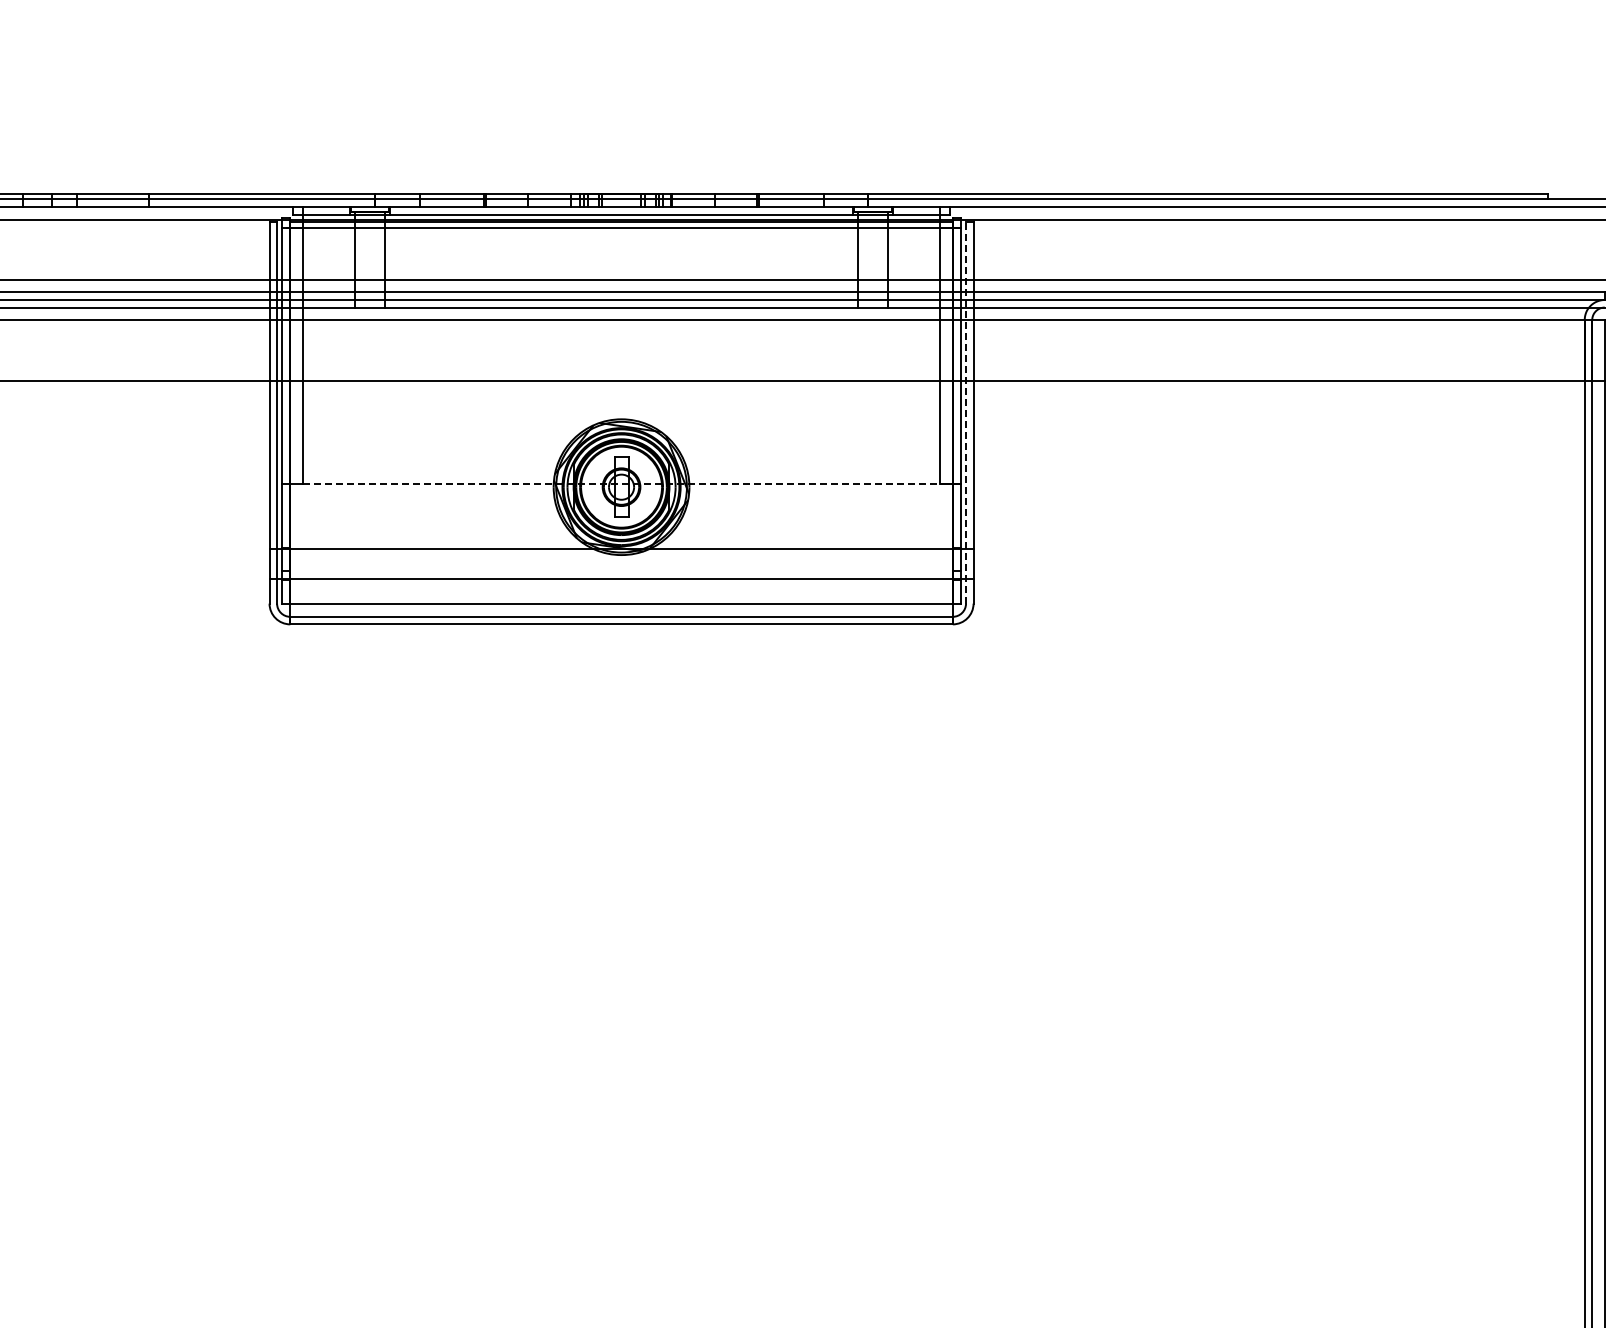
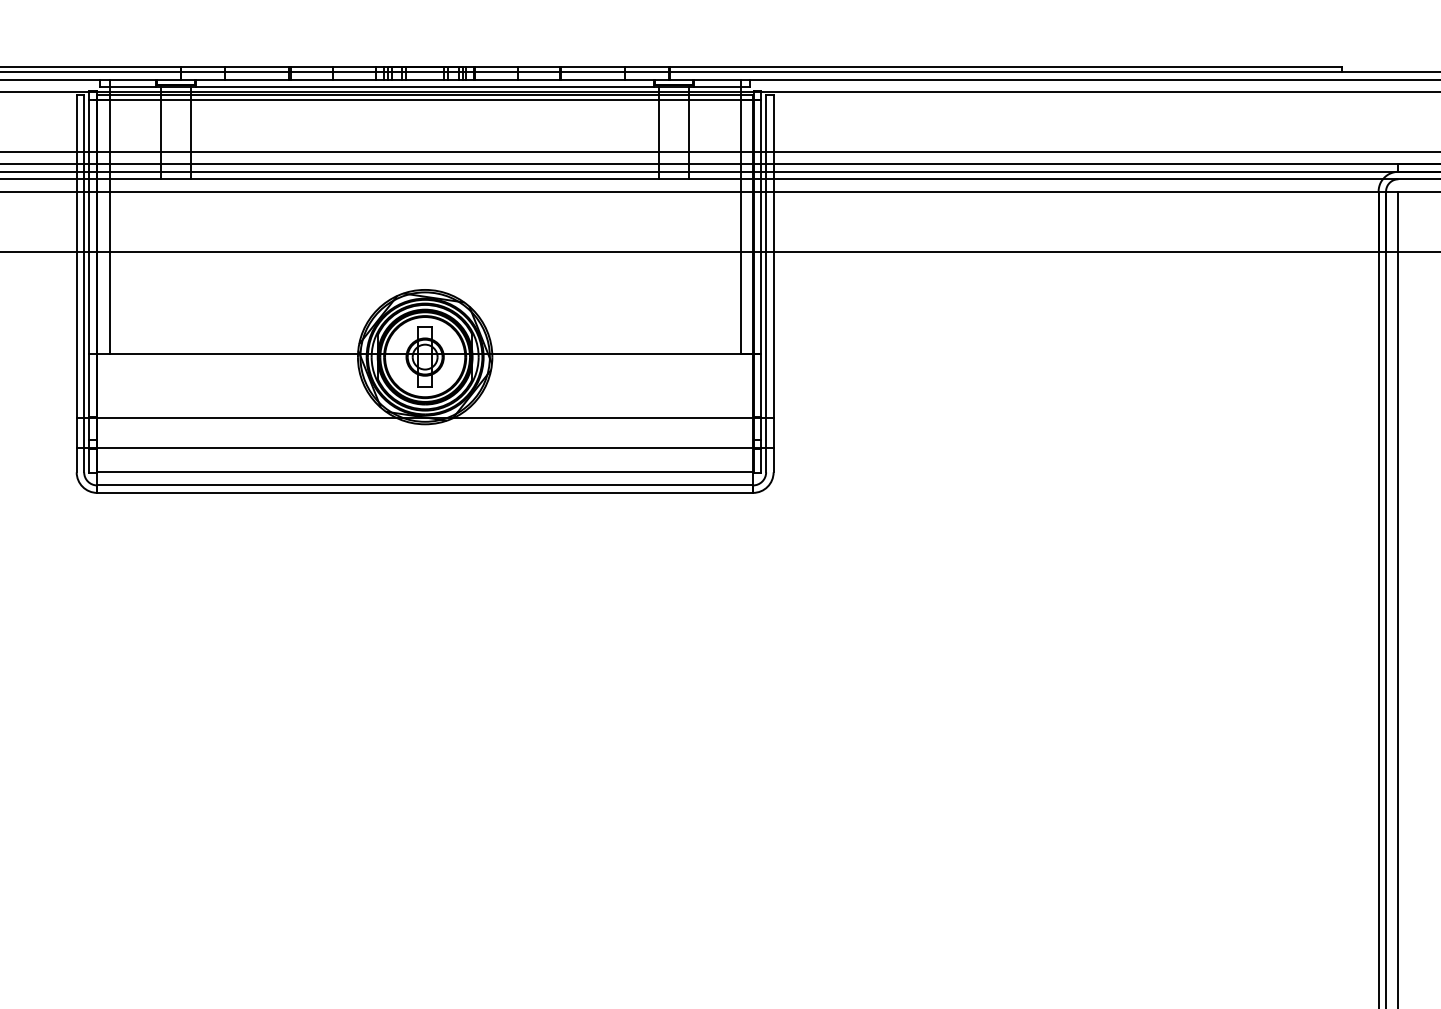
line: (966, 412) -> (766, 283), dashed -> solid
line: (621, 483) -> (425, 353), dashed -> solid

